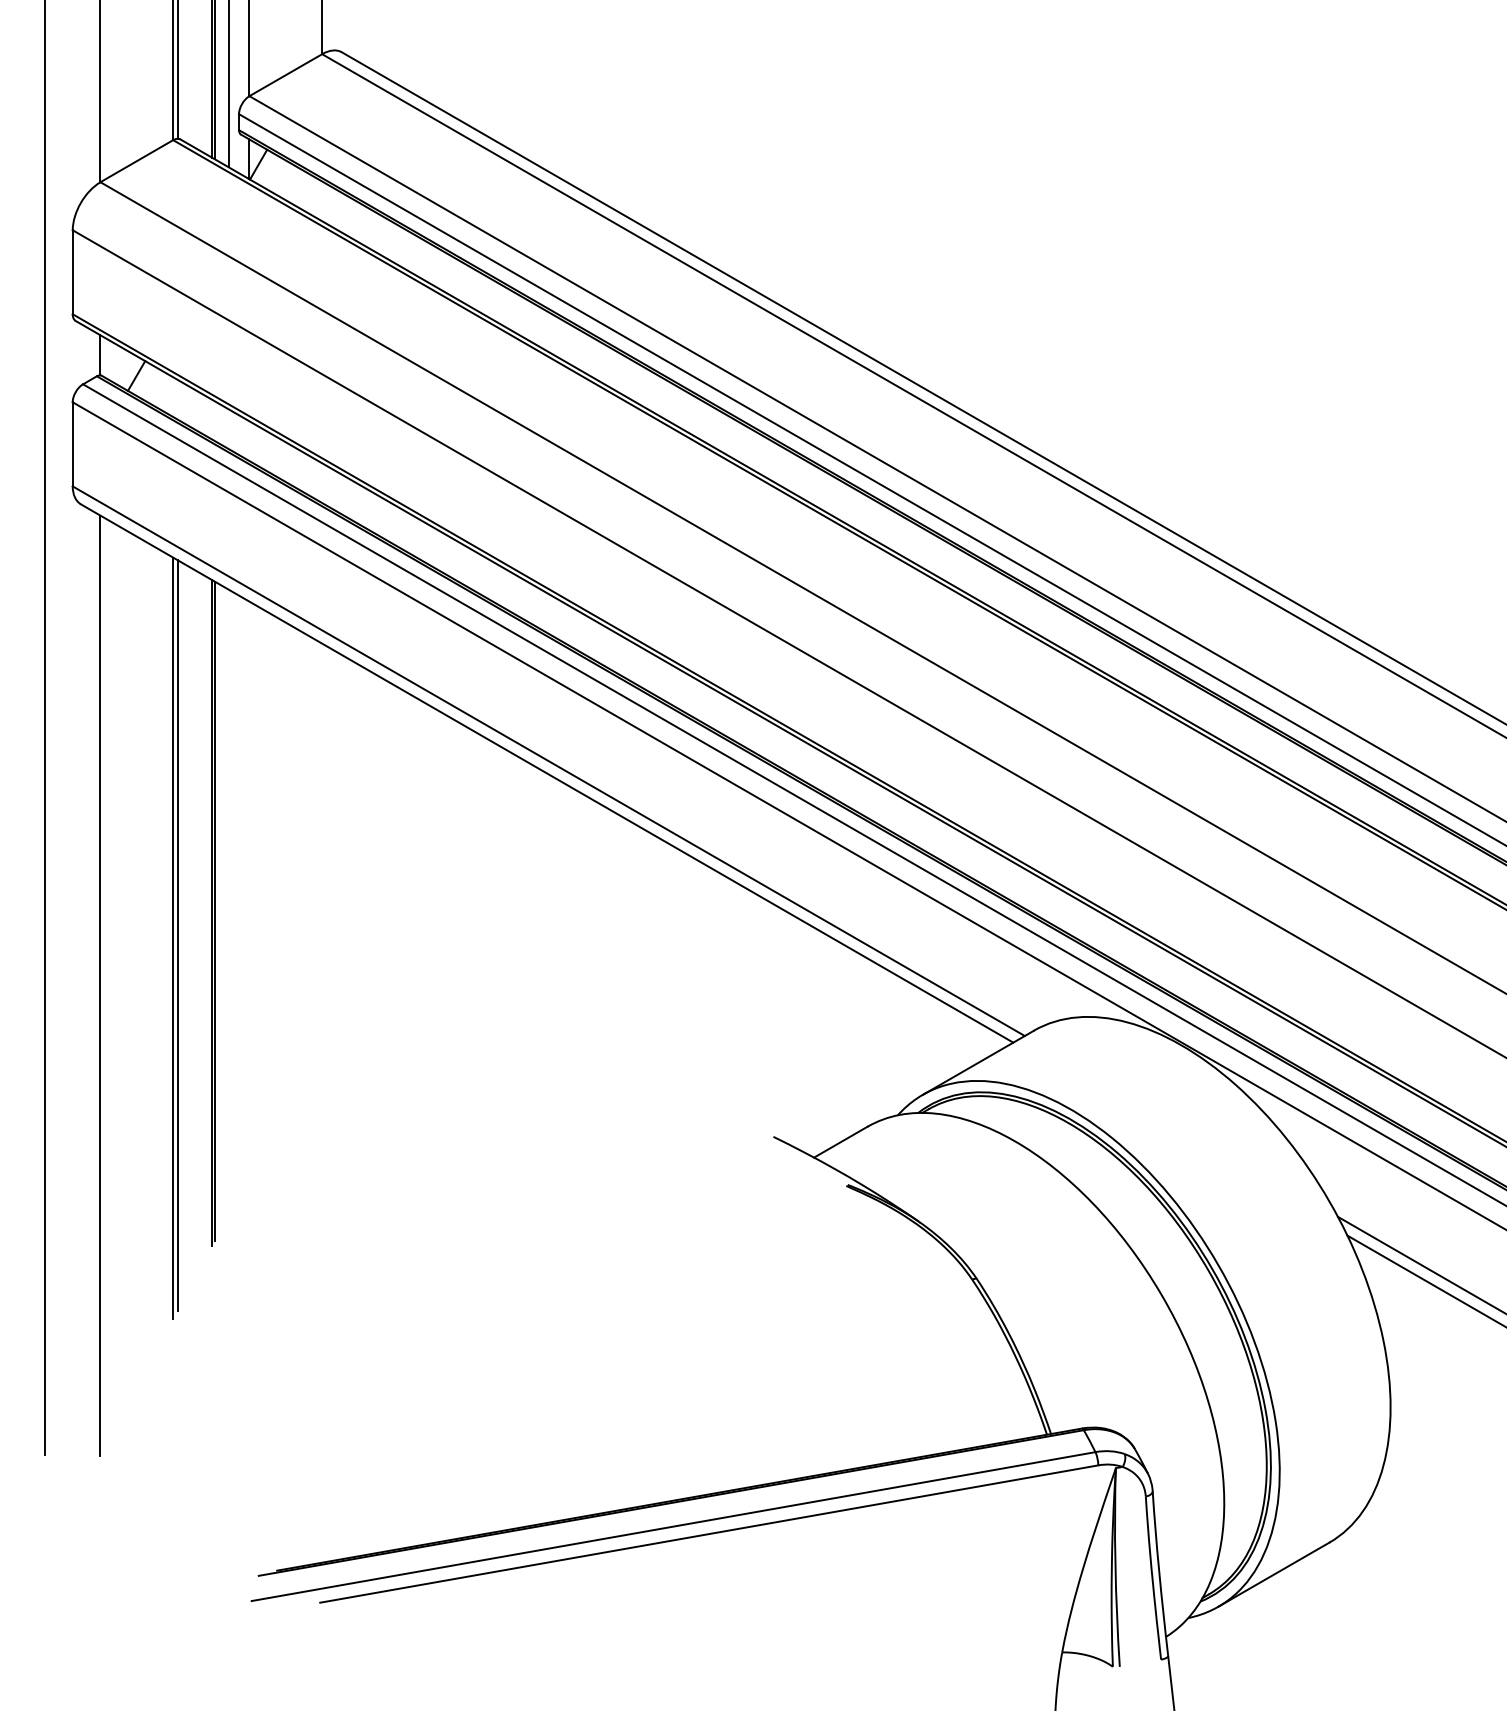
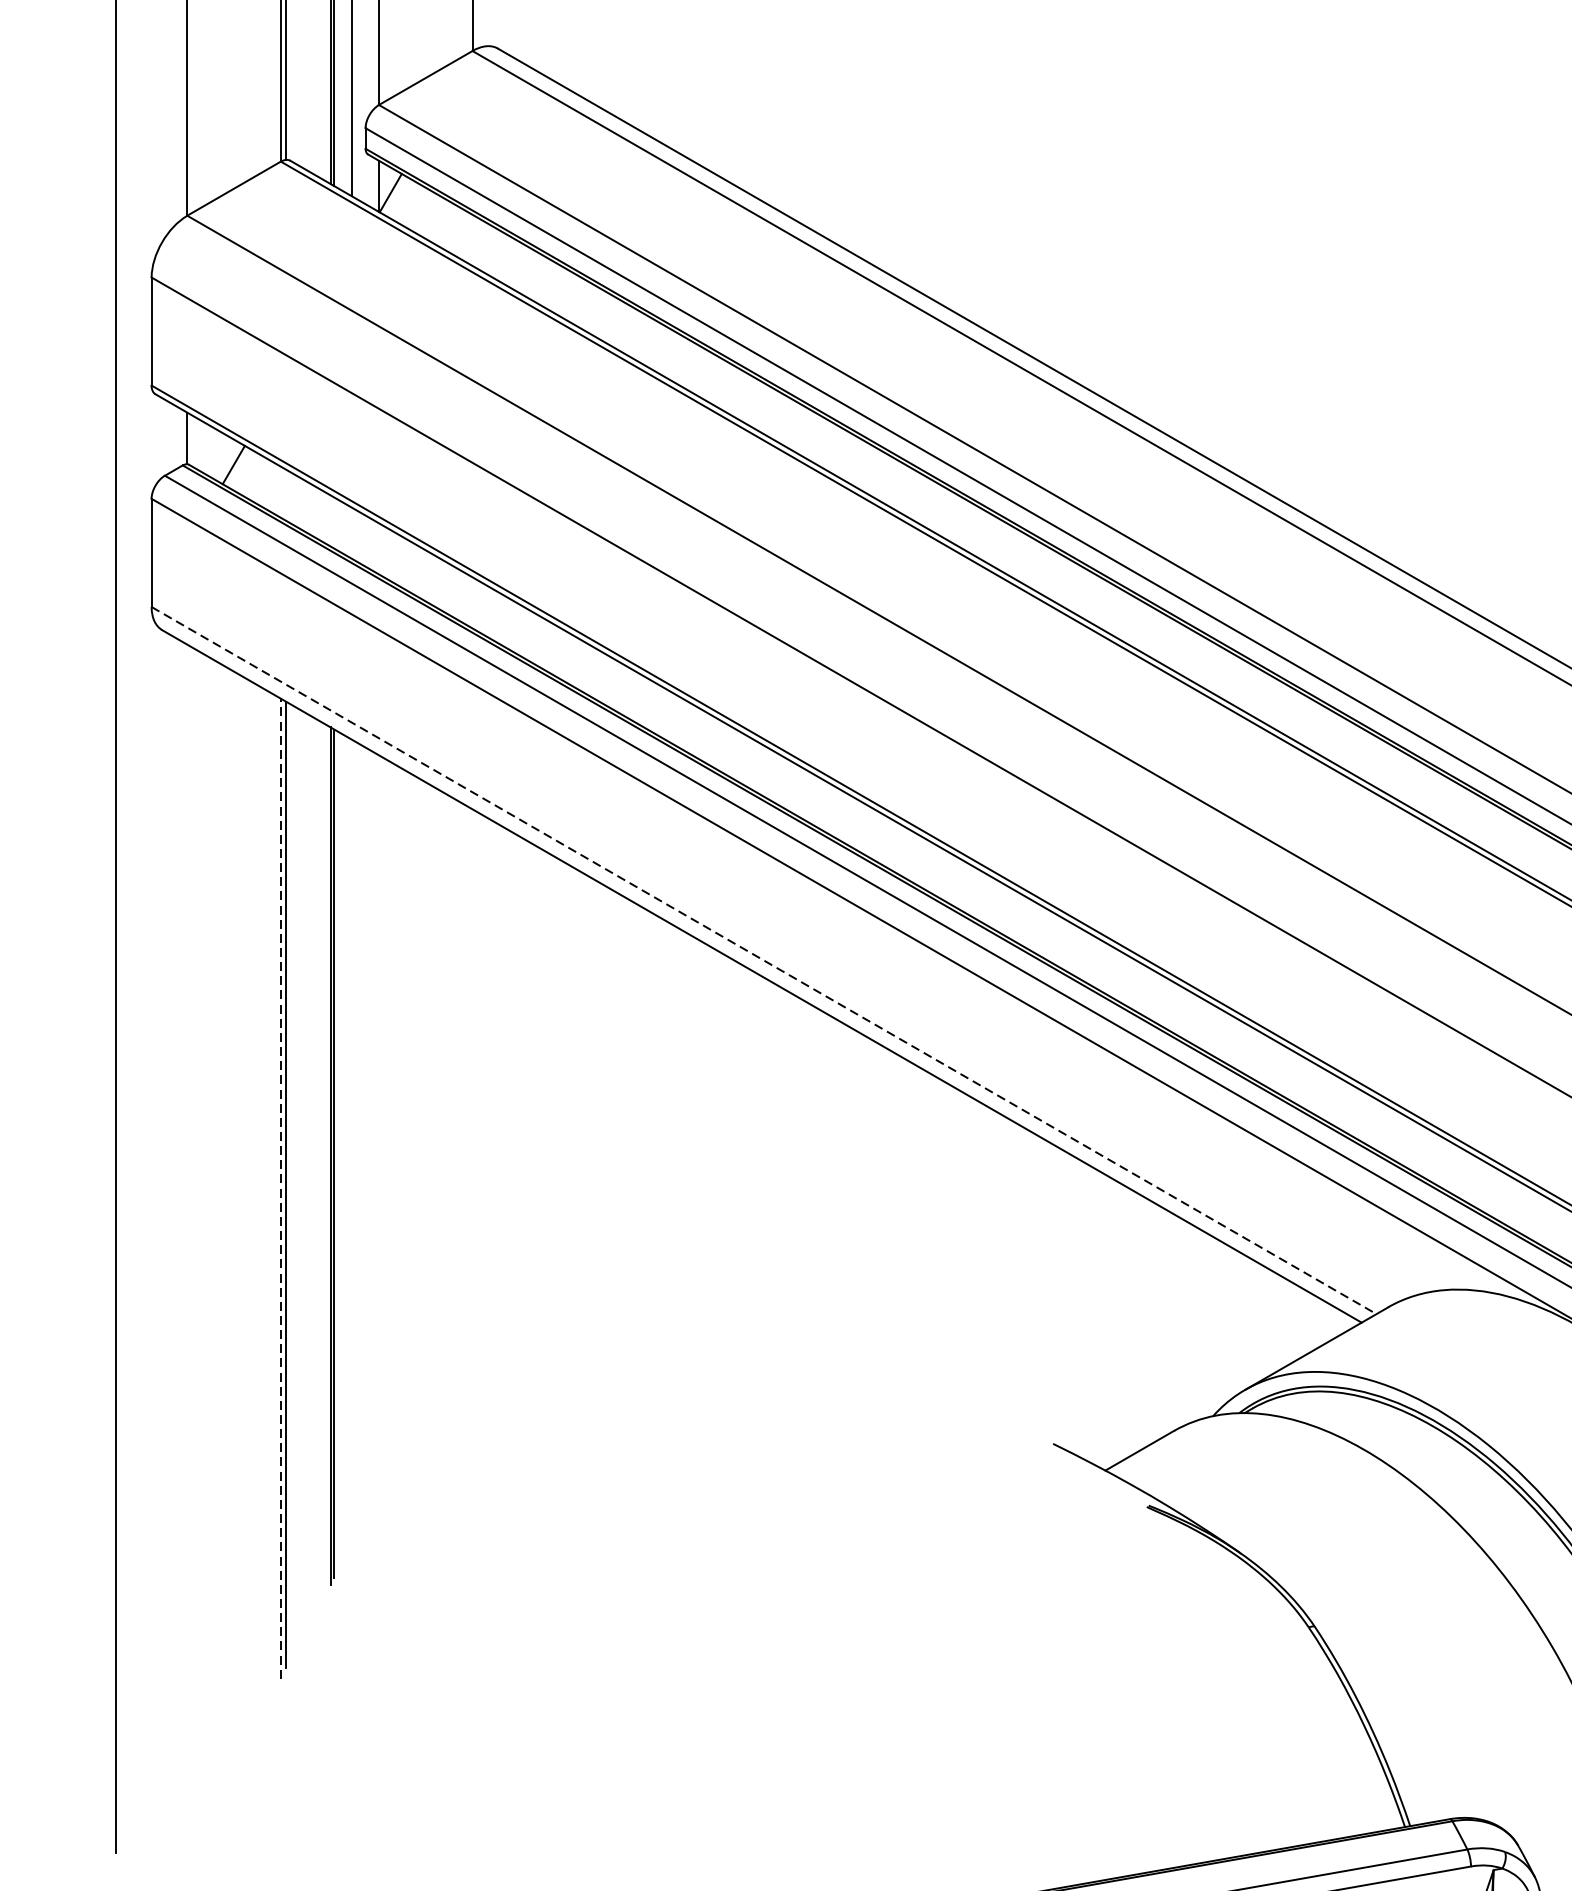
line: (548, 761) -> (763, 960), solid -> dashed
line: (173, 938) -> (281, 1188), solid -> dashed
line: (100, 985) -> (187, 1249), removed

